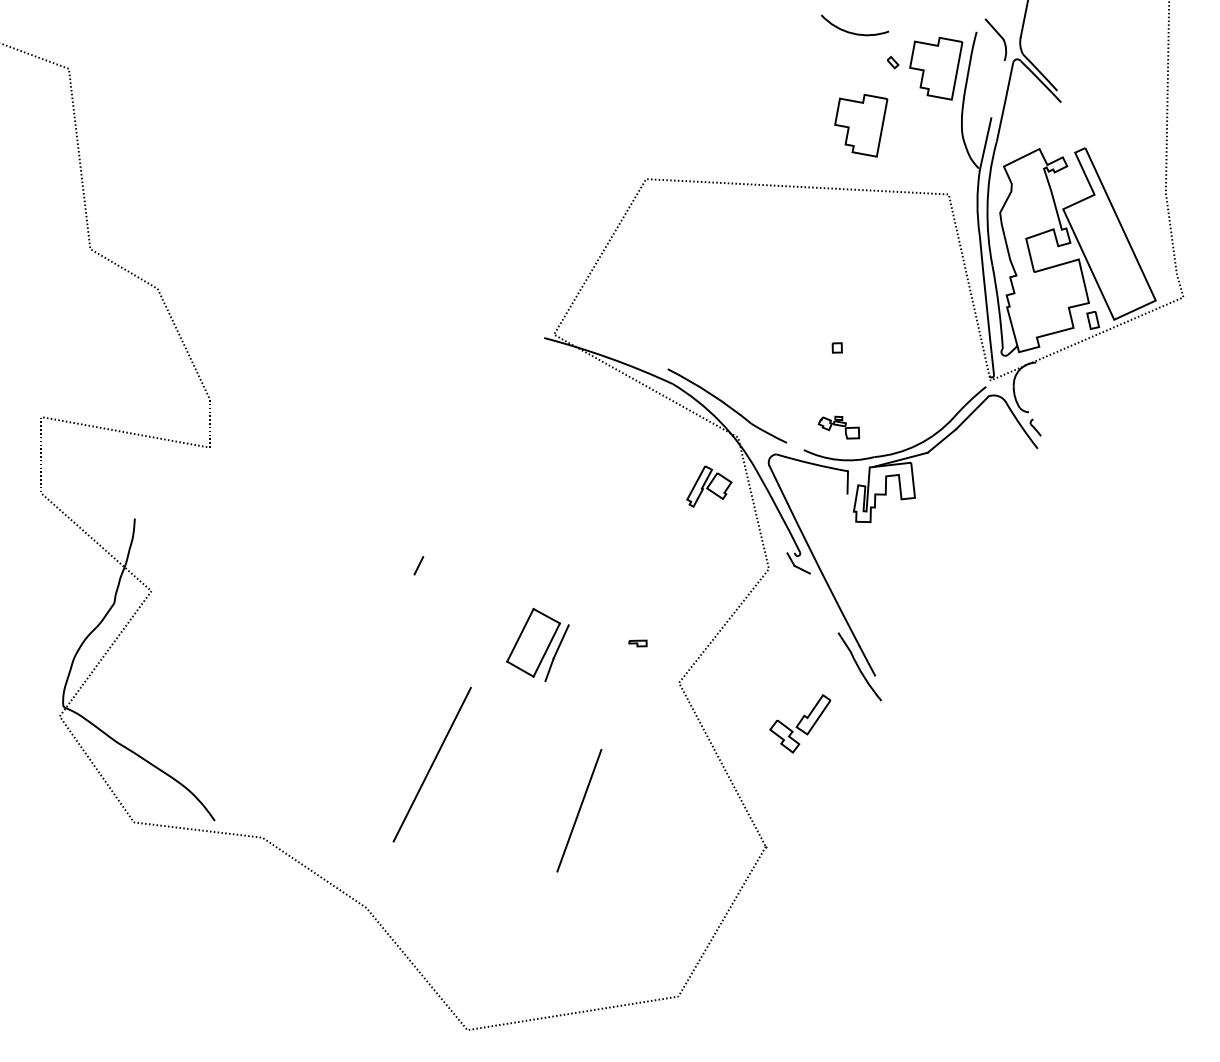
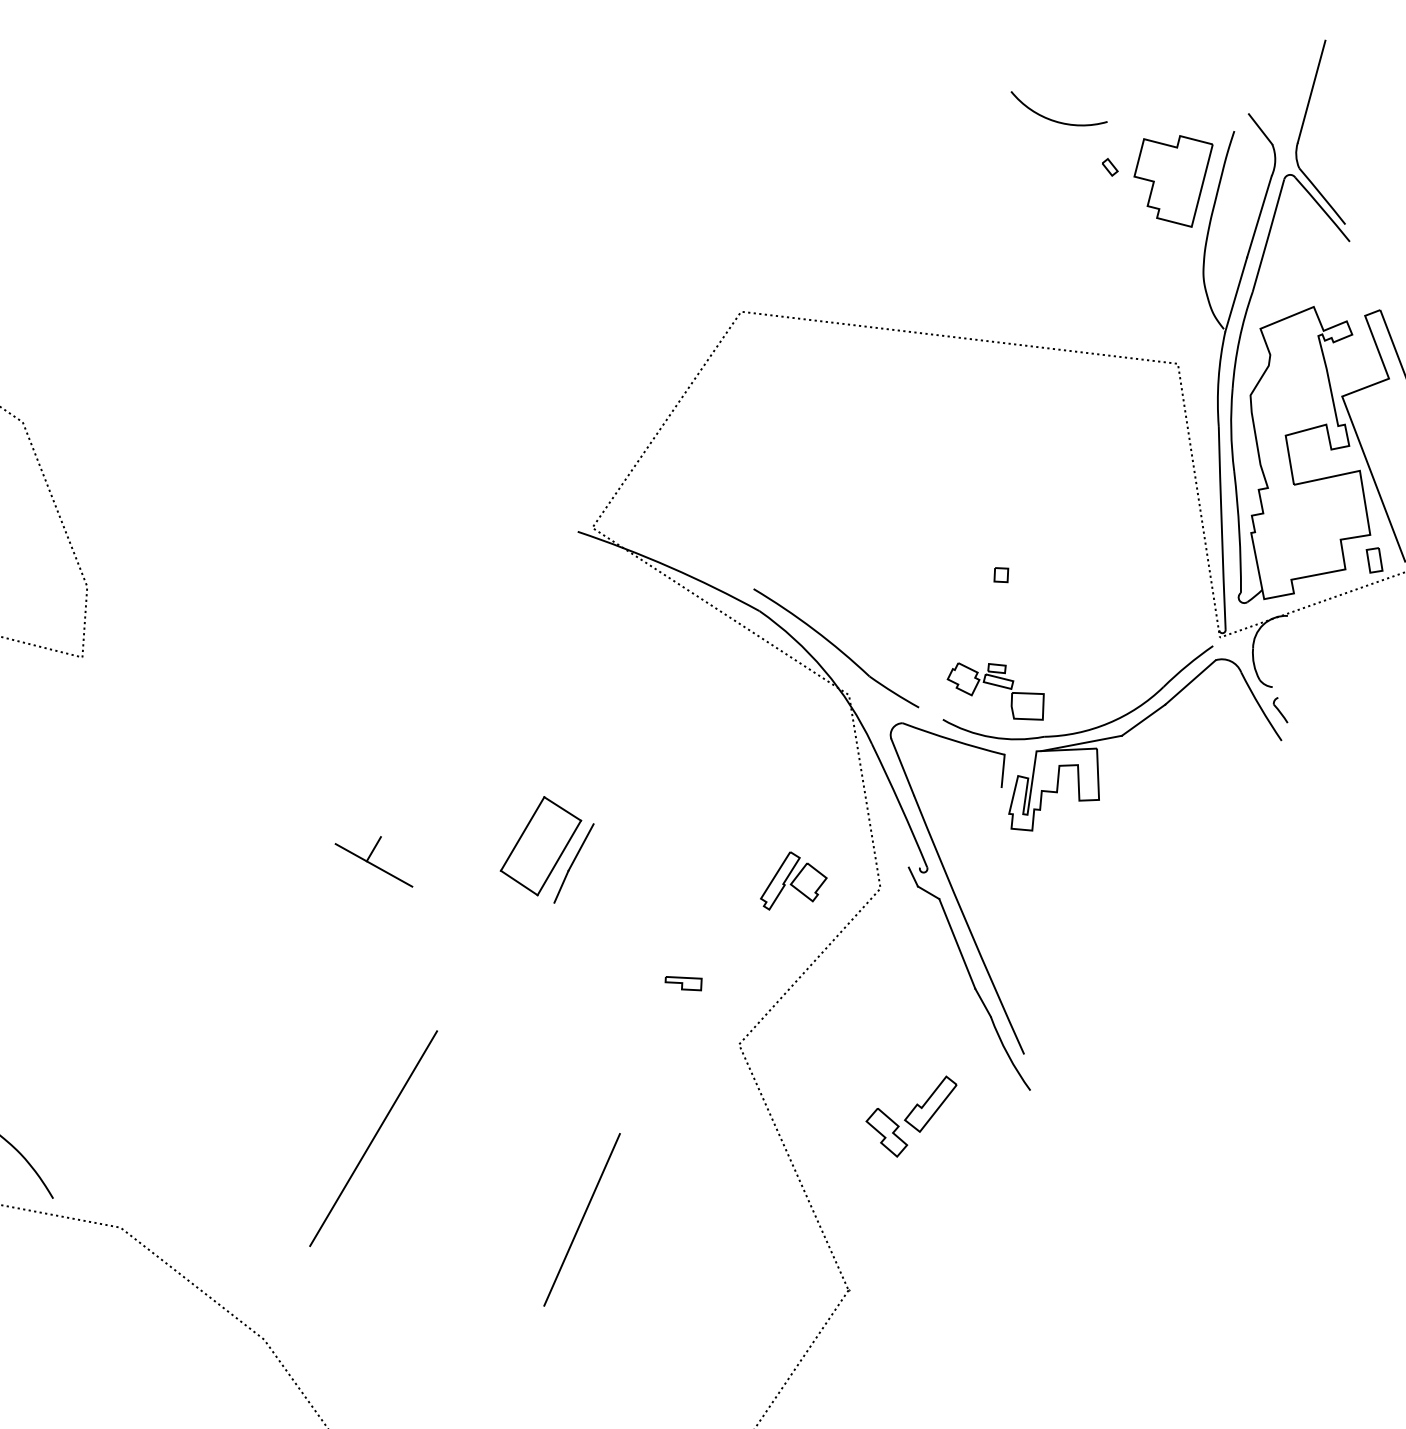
line: (997, 89) -> (1258, 216), added
part: (861, 125) -> (1058, 255), removed
part: (838, 427) -> (995, 690), size x1.67
part: (709, 486) -> (794, 881), moved
line: (419, 576) -> (373, 864), added
line: (823, 603) -> (956, 943), added
part: (637, 643) -> (682, 983), size x1.43
part: (537, 644) -> (546, 848), moved

